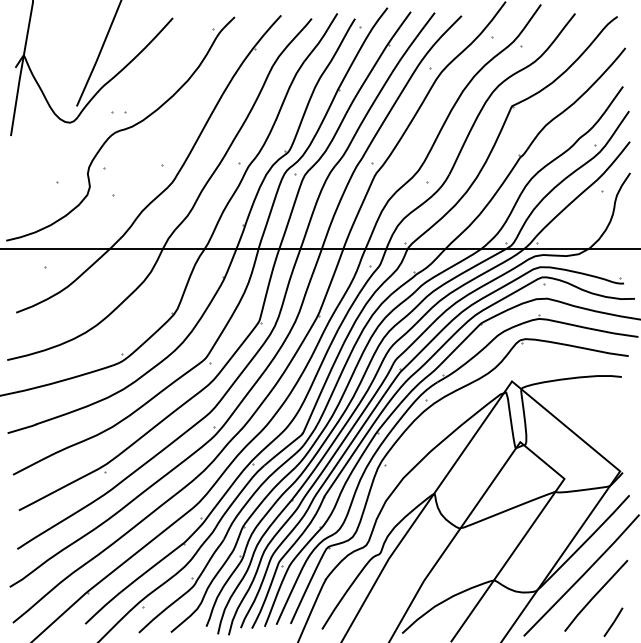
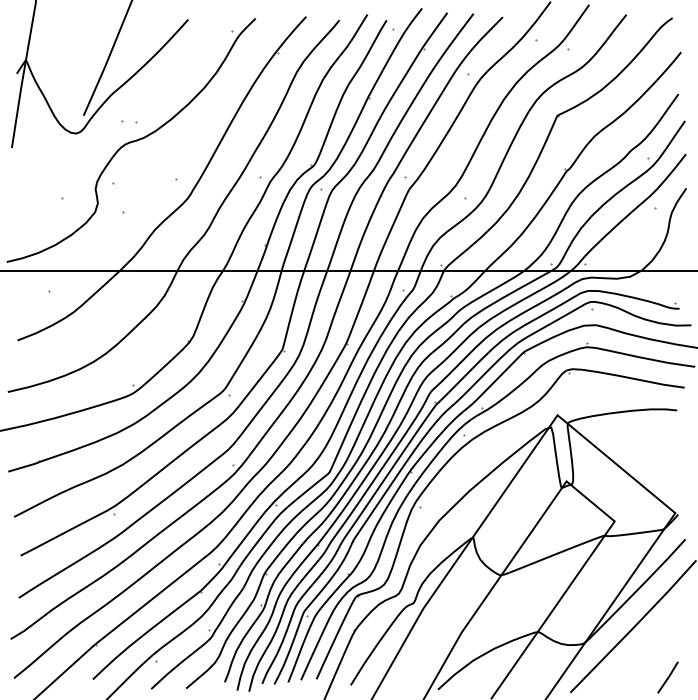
line: (596, 595) -> (649, 648), removed

